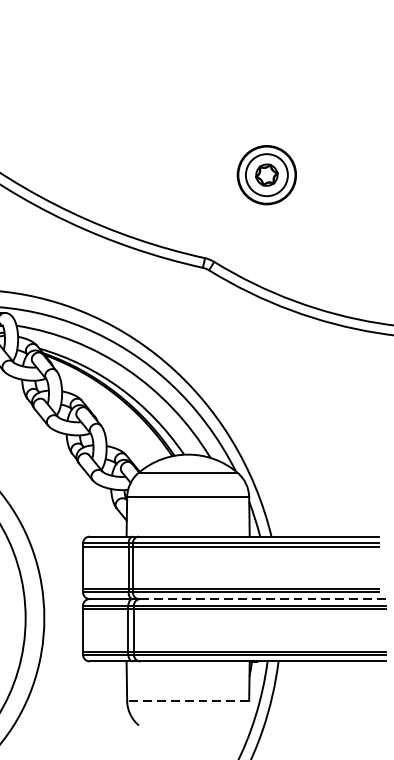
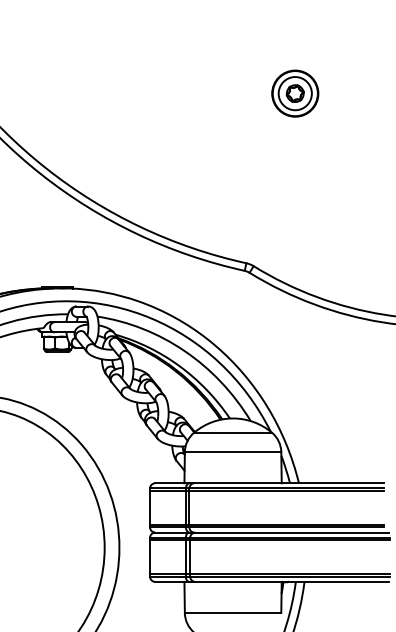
part: (267, 174) -> (295, 93), moved
line: (263, 598) -> (292, 532), dashed -> solid
line: (187, 701) -> (232, 613), dashed -> solid

